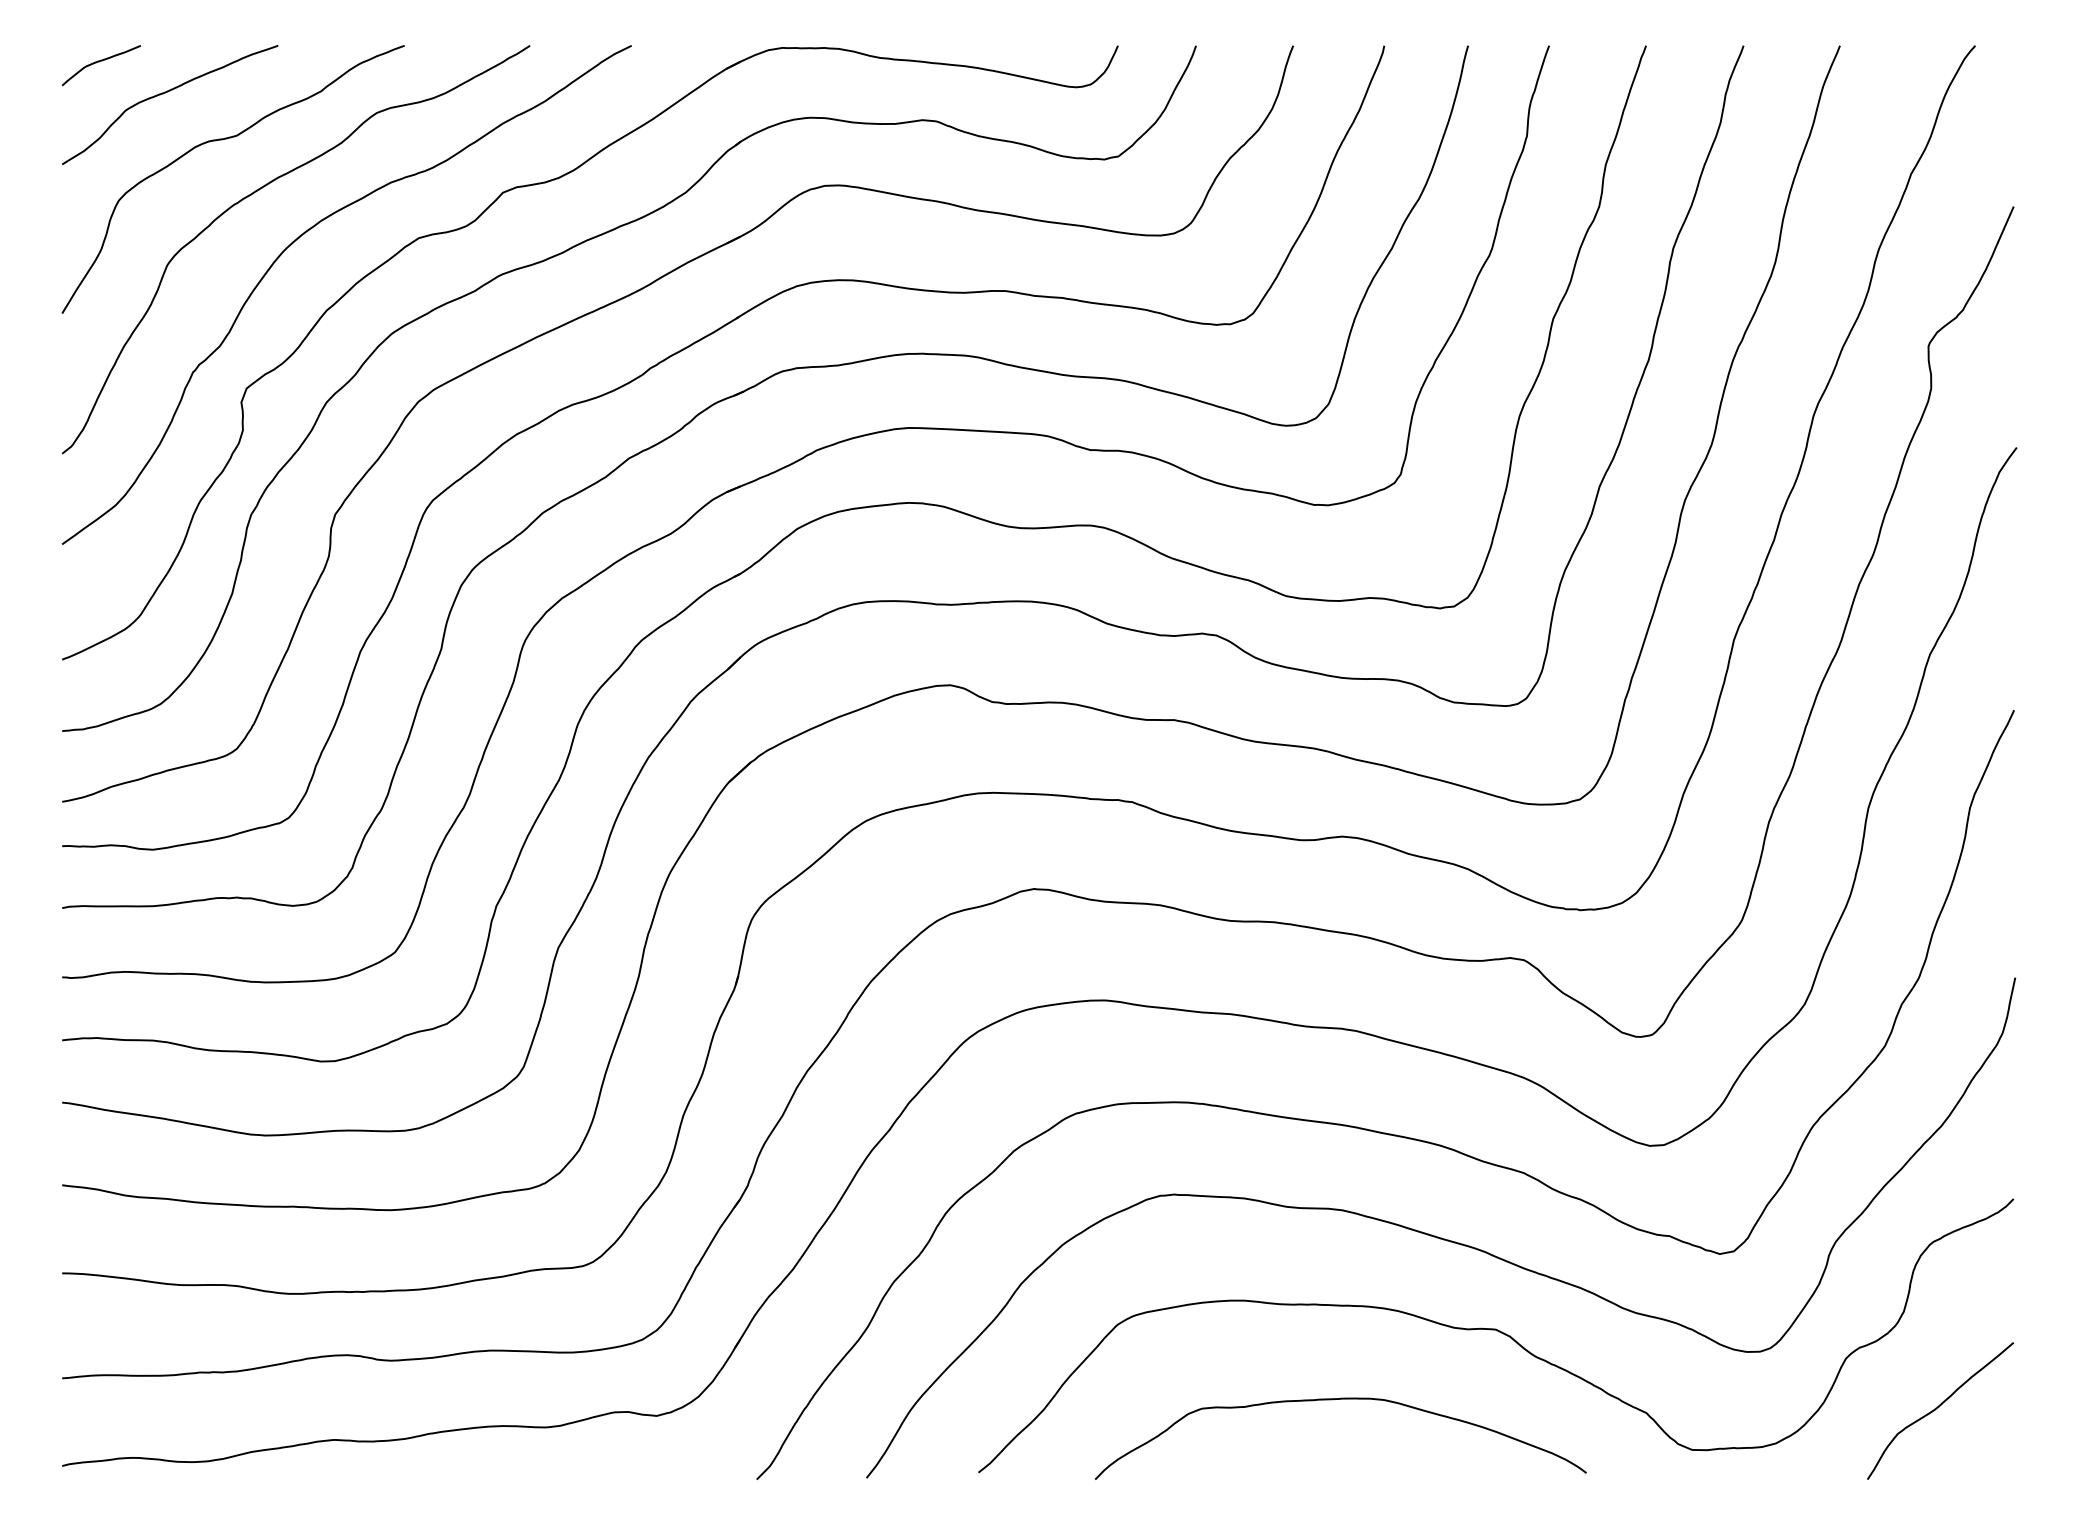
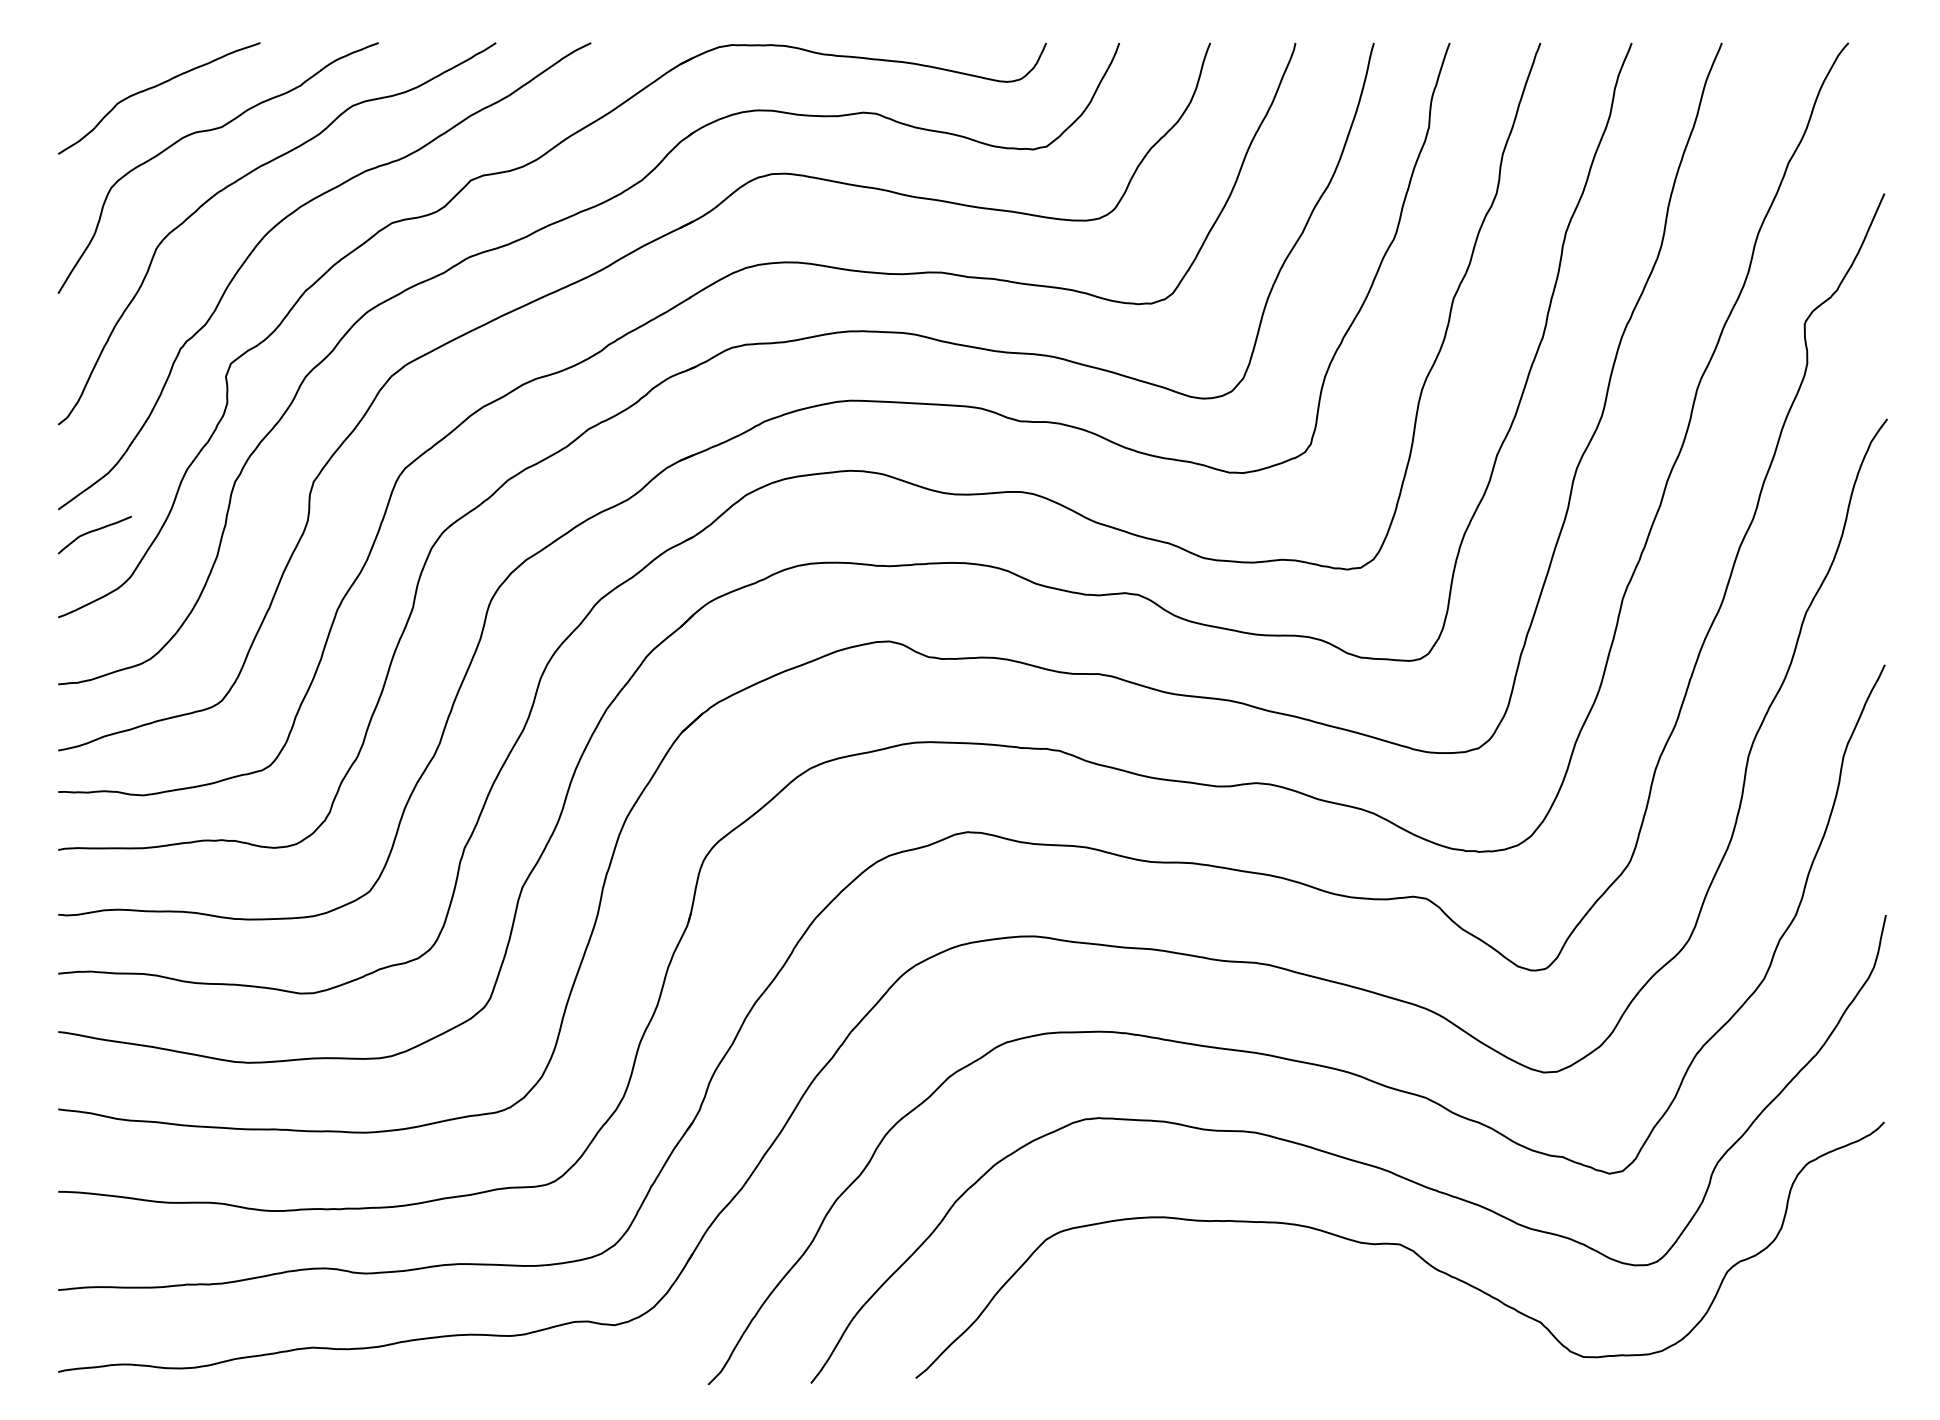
curve: (99, 62) -> (93, 532), moved
curve: (1333, 1400) -> (1247, 1310), removed
curve: (1939, 1407) -> (1815, 1317), removed

